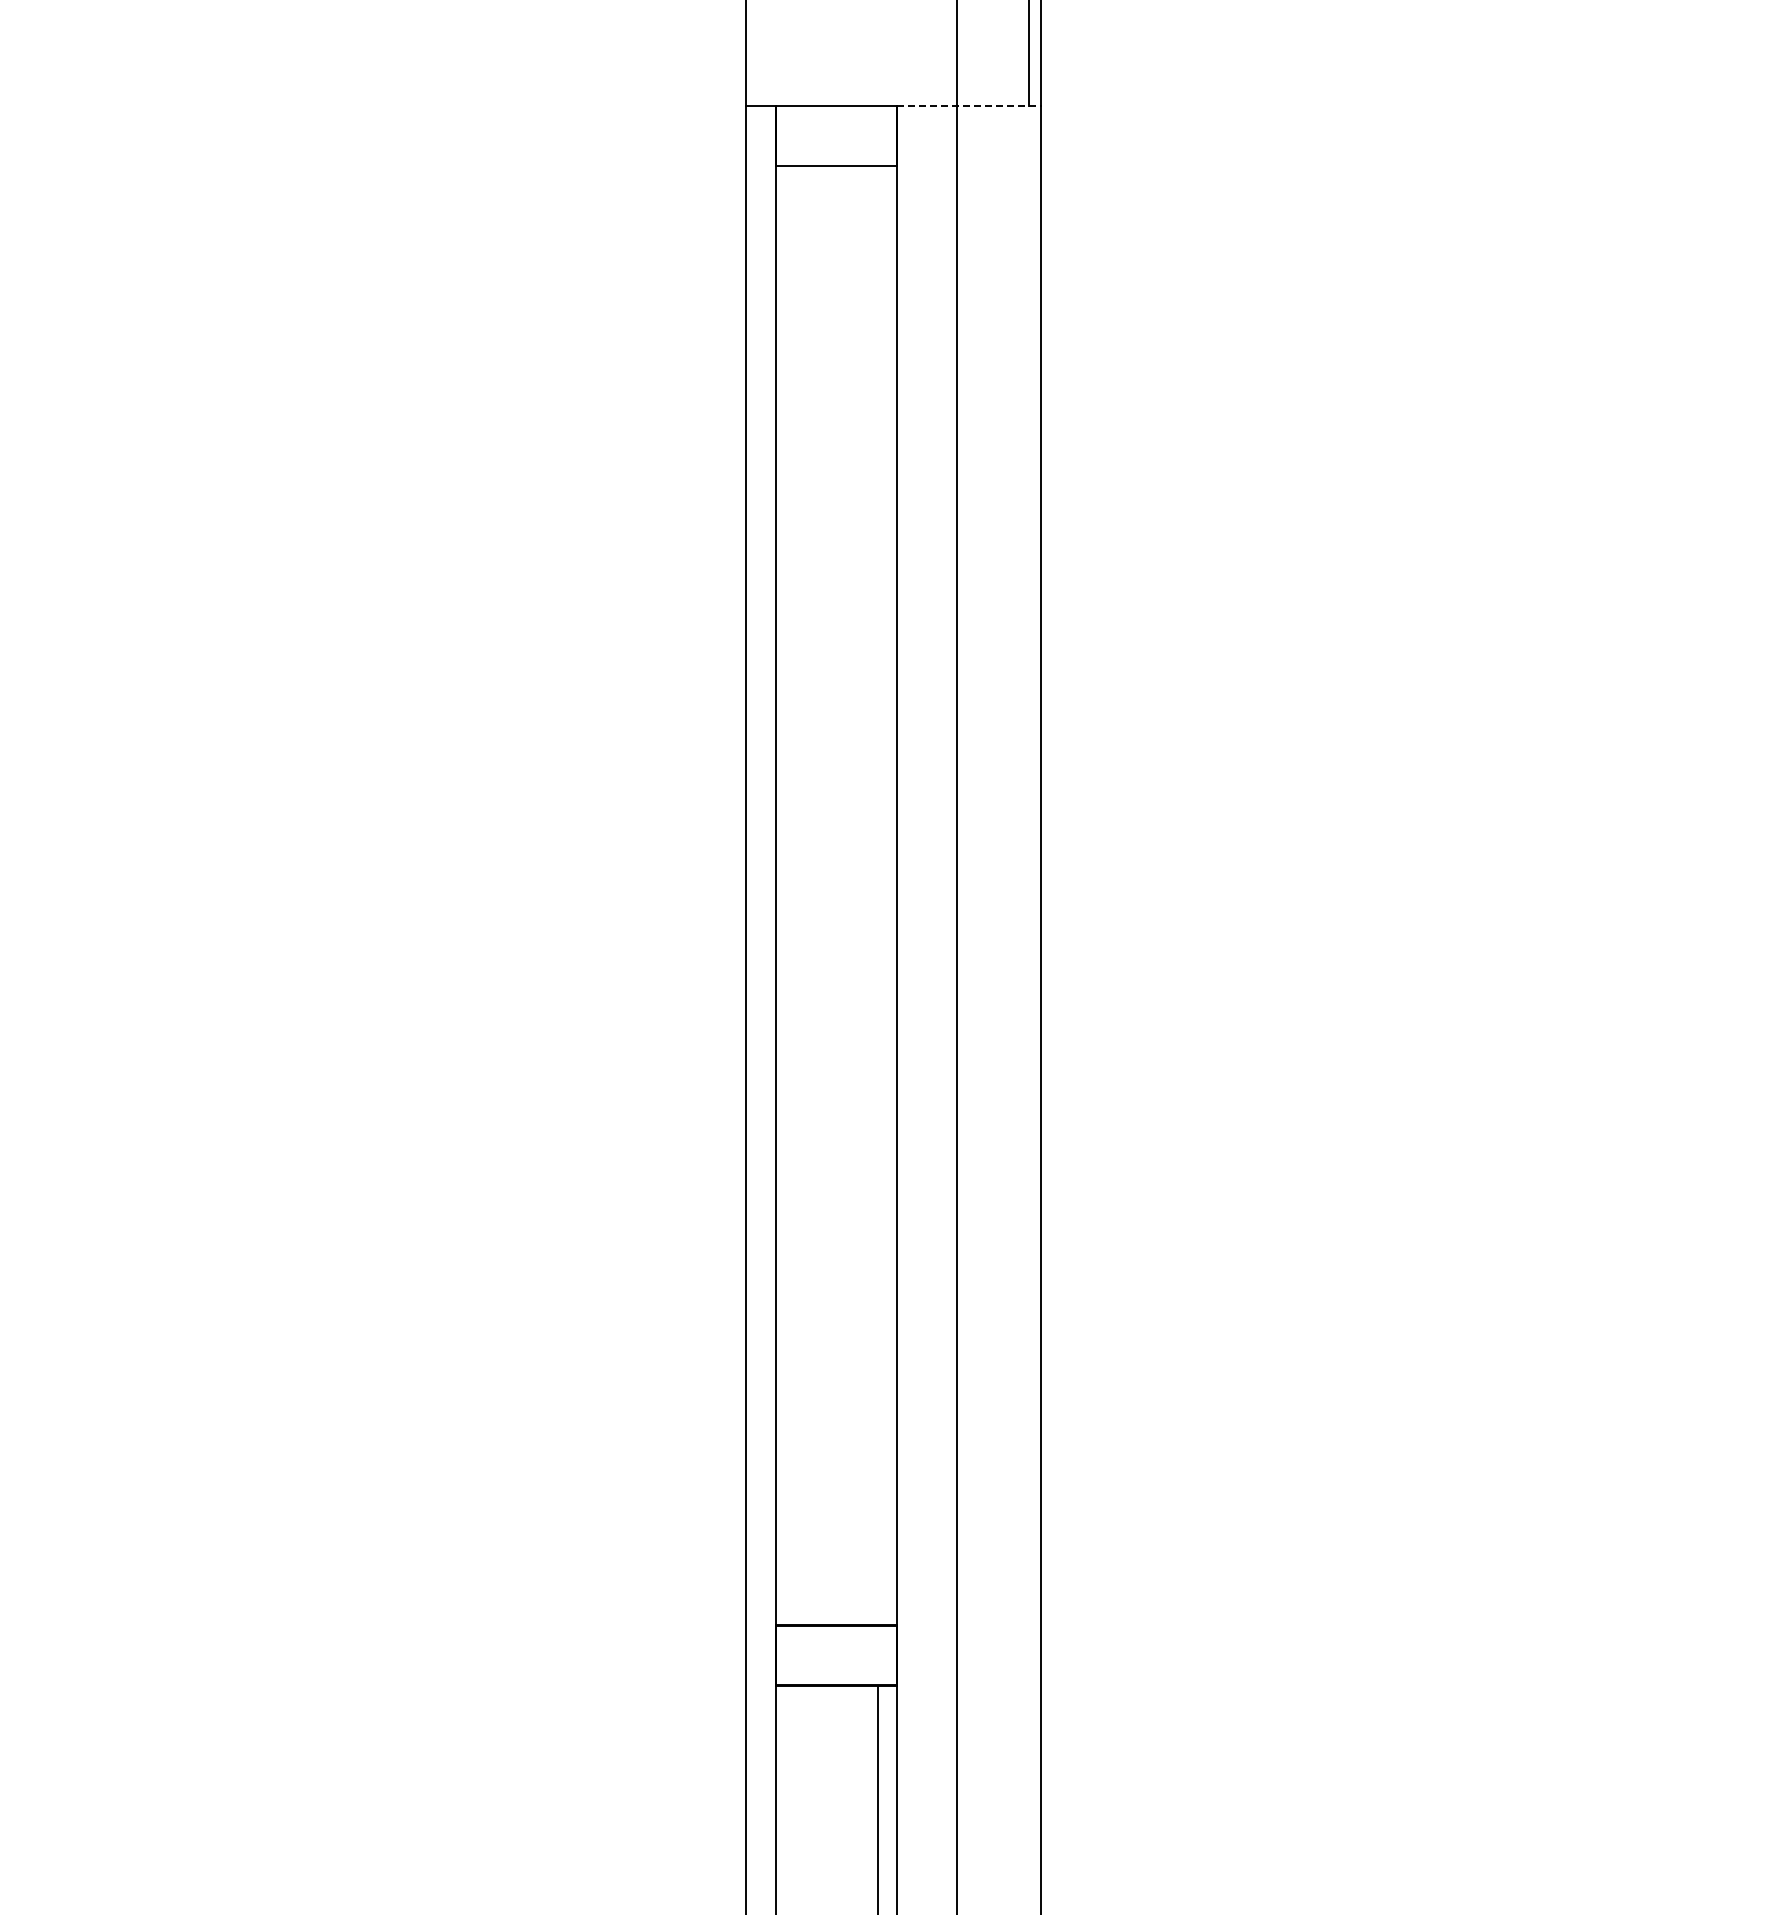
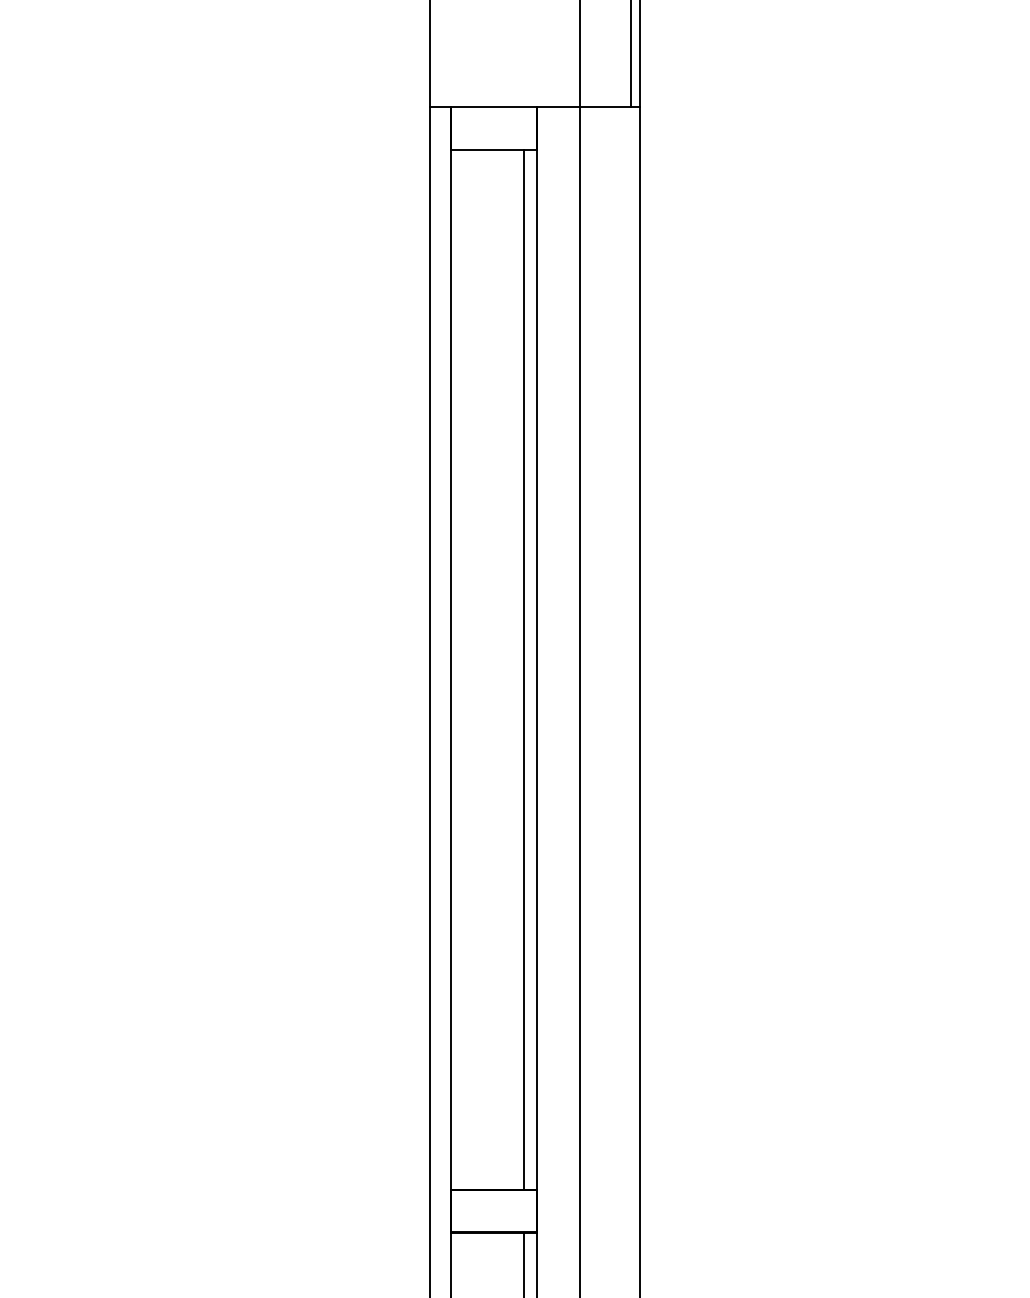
line: (969, 106) -> (589, 106), dashed -> solid
line: (878, 895) -> (524, 669), added

